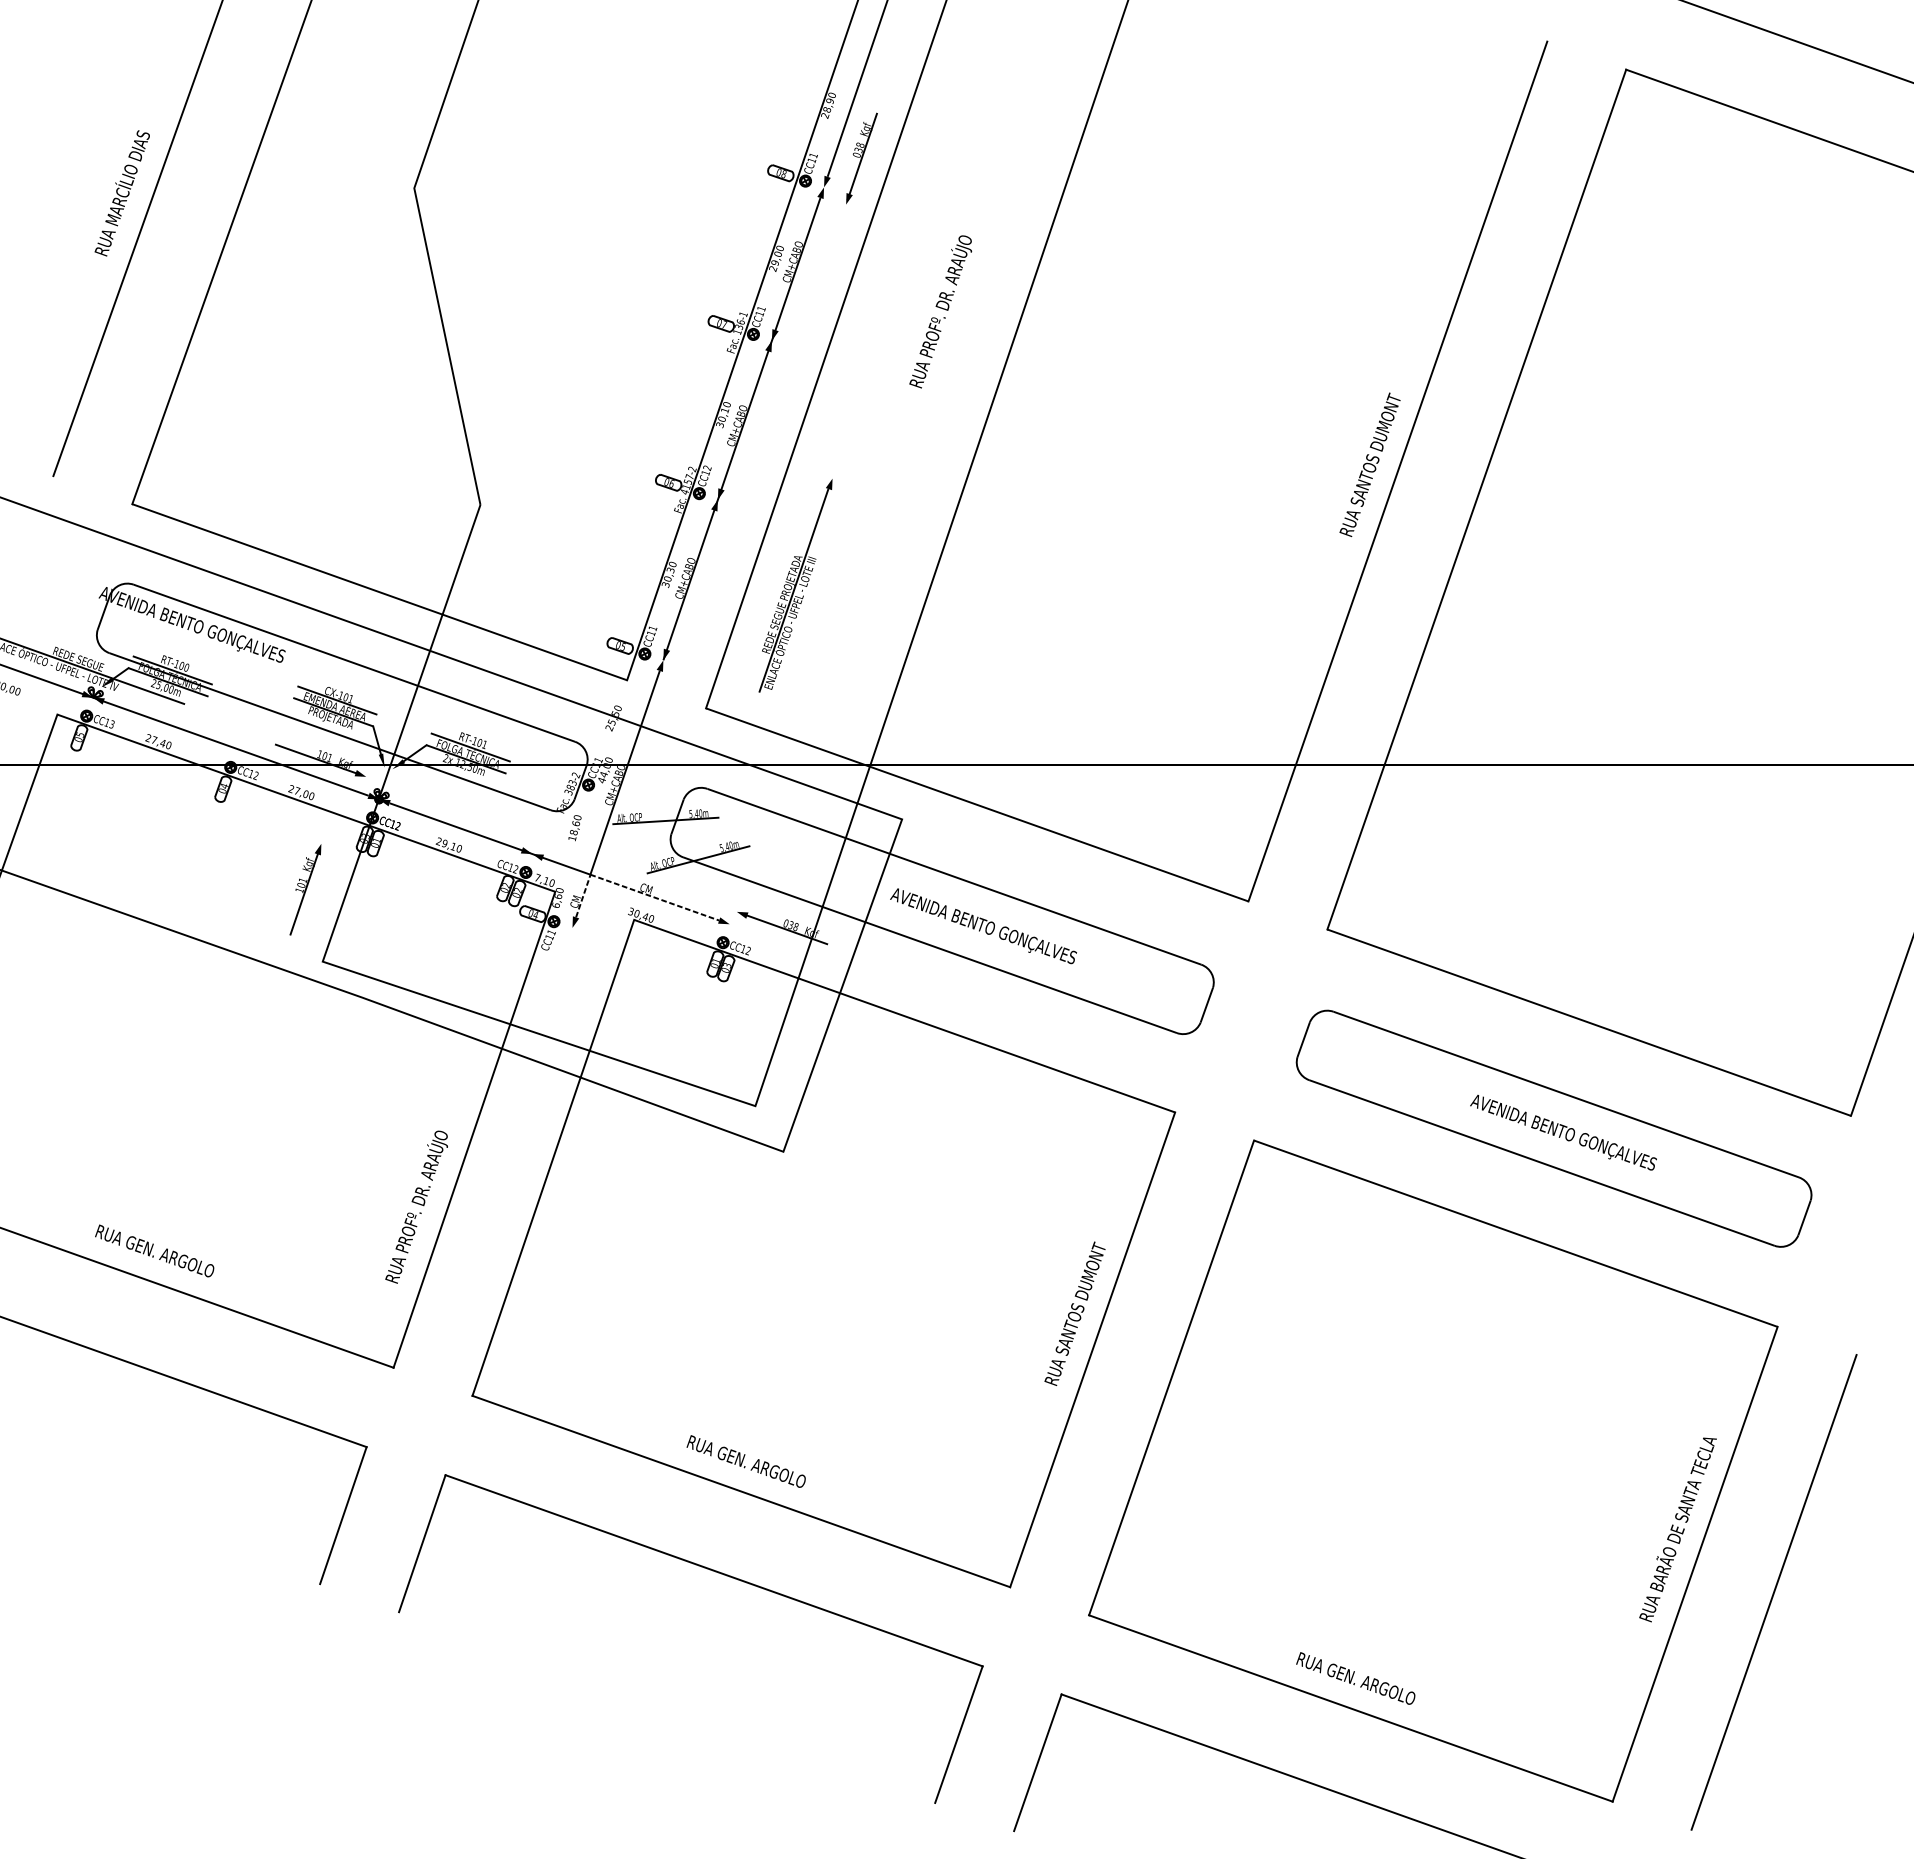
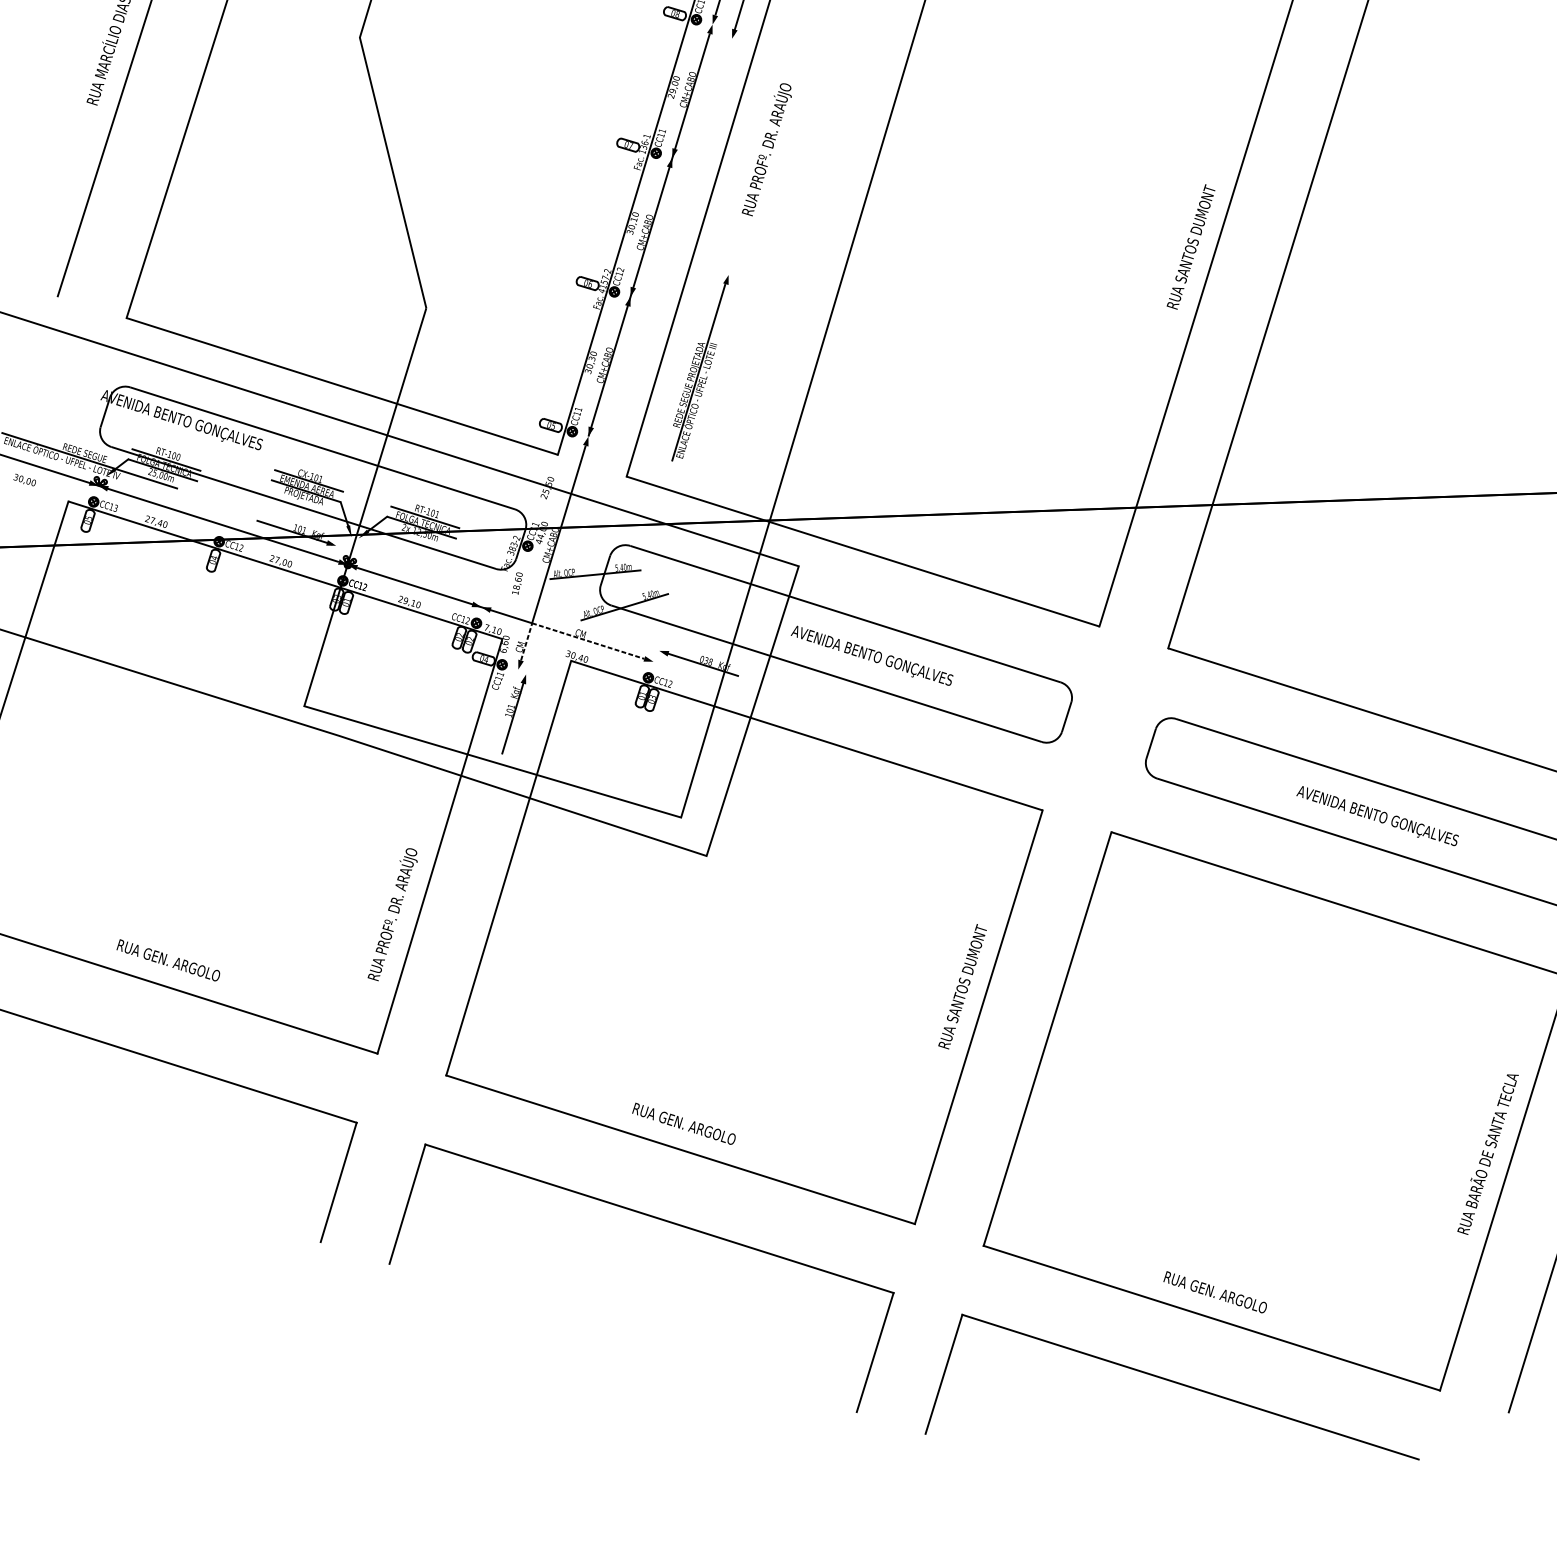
text: (940, 311) -> (766, 149), moved
part: (305, 889) -> (513, 714), moved

